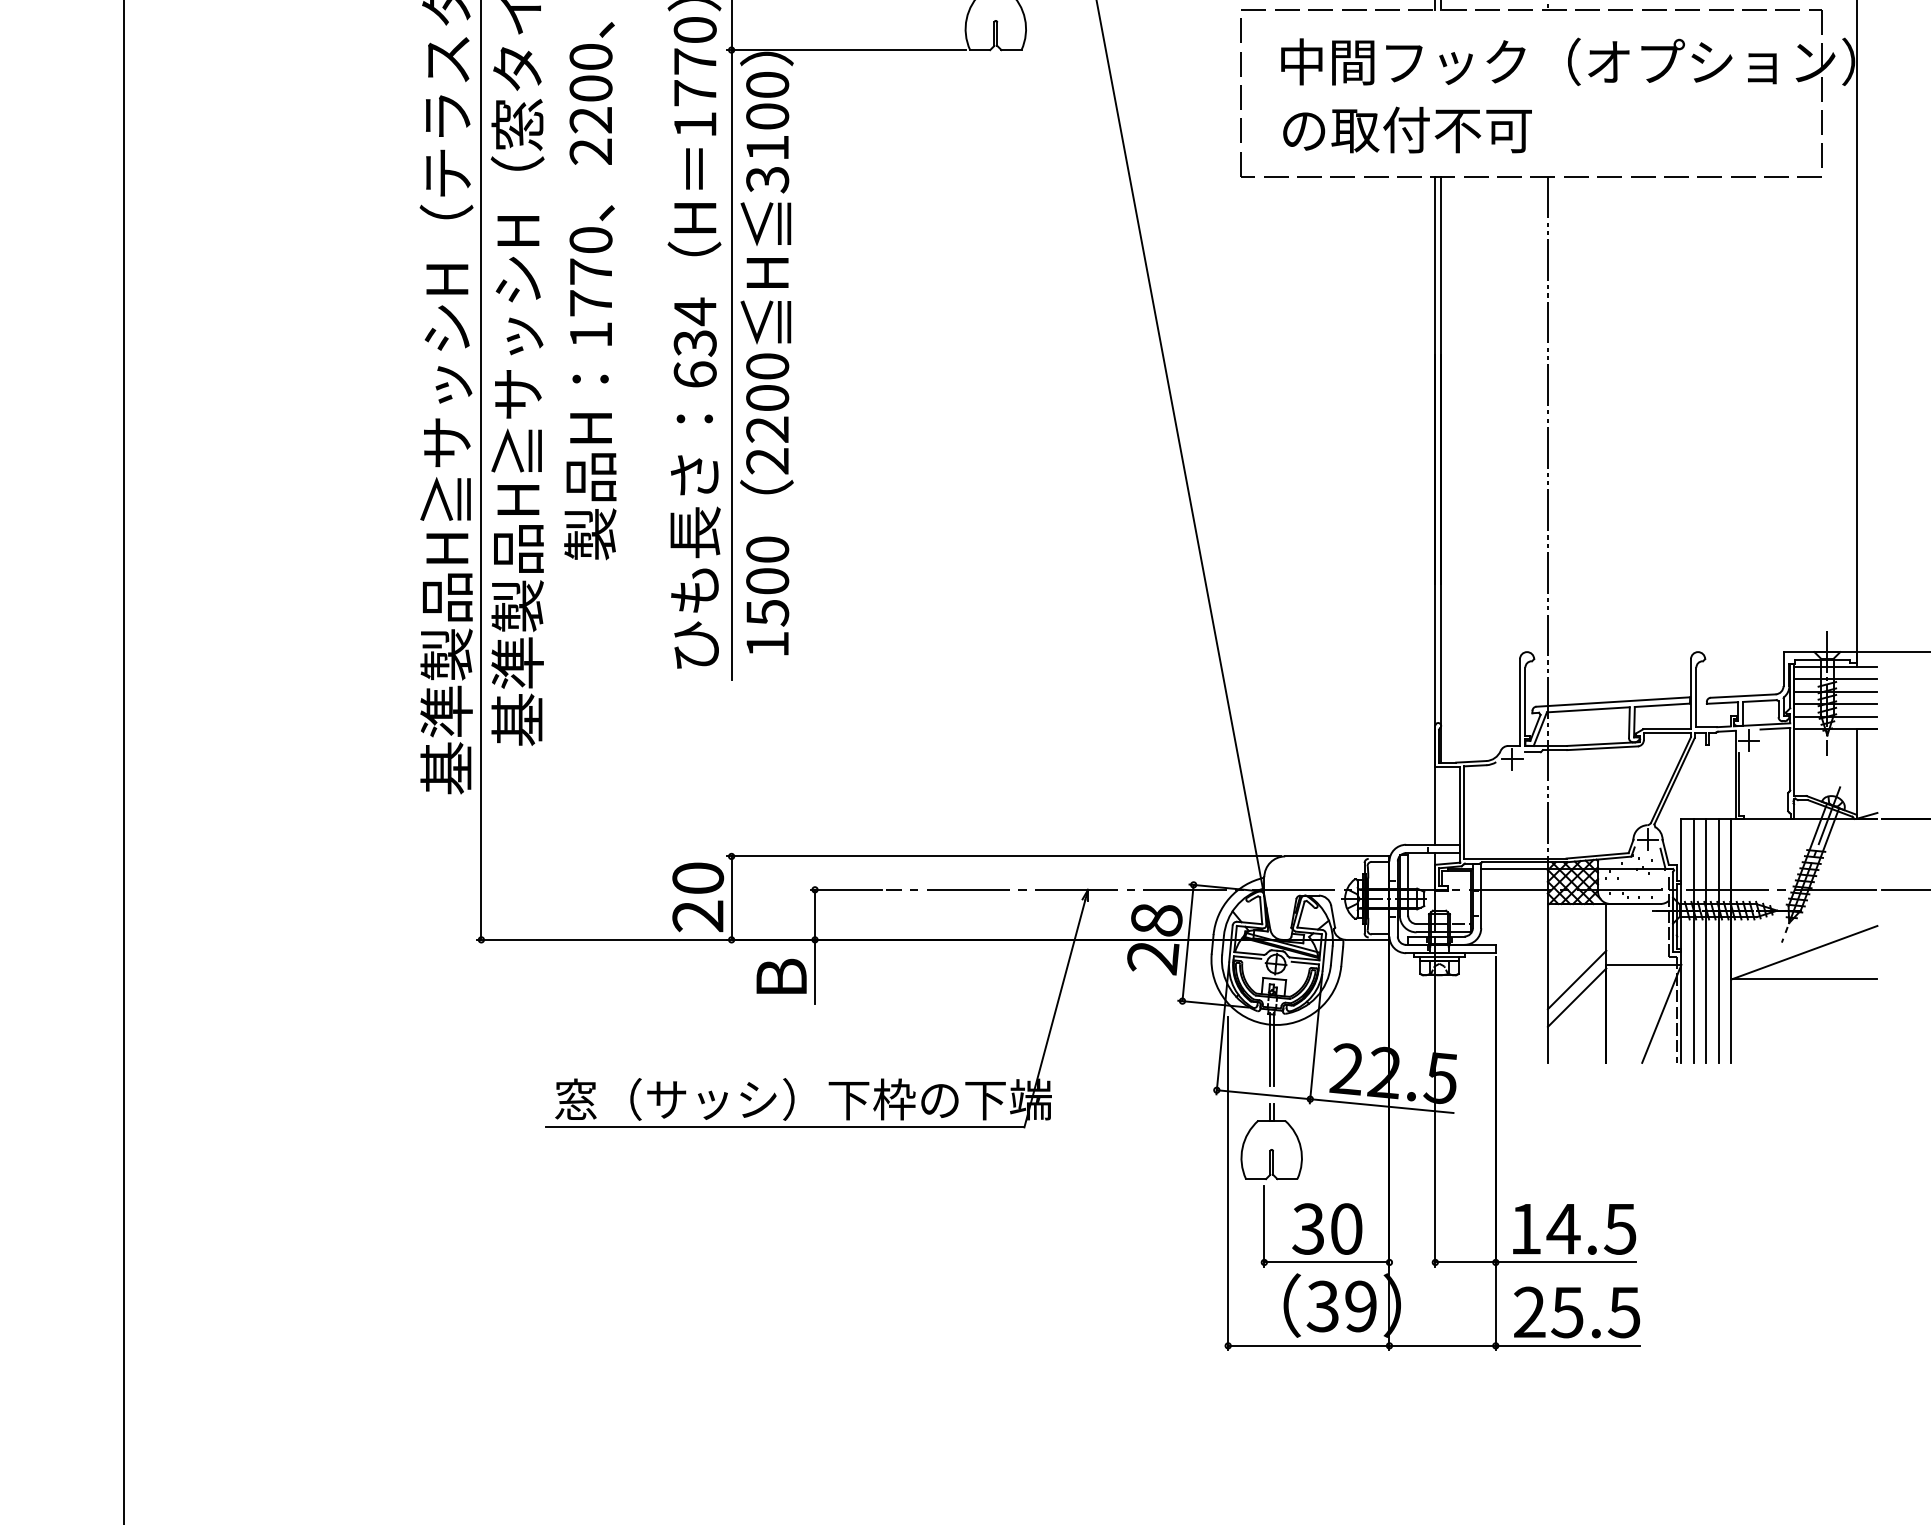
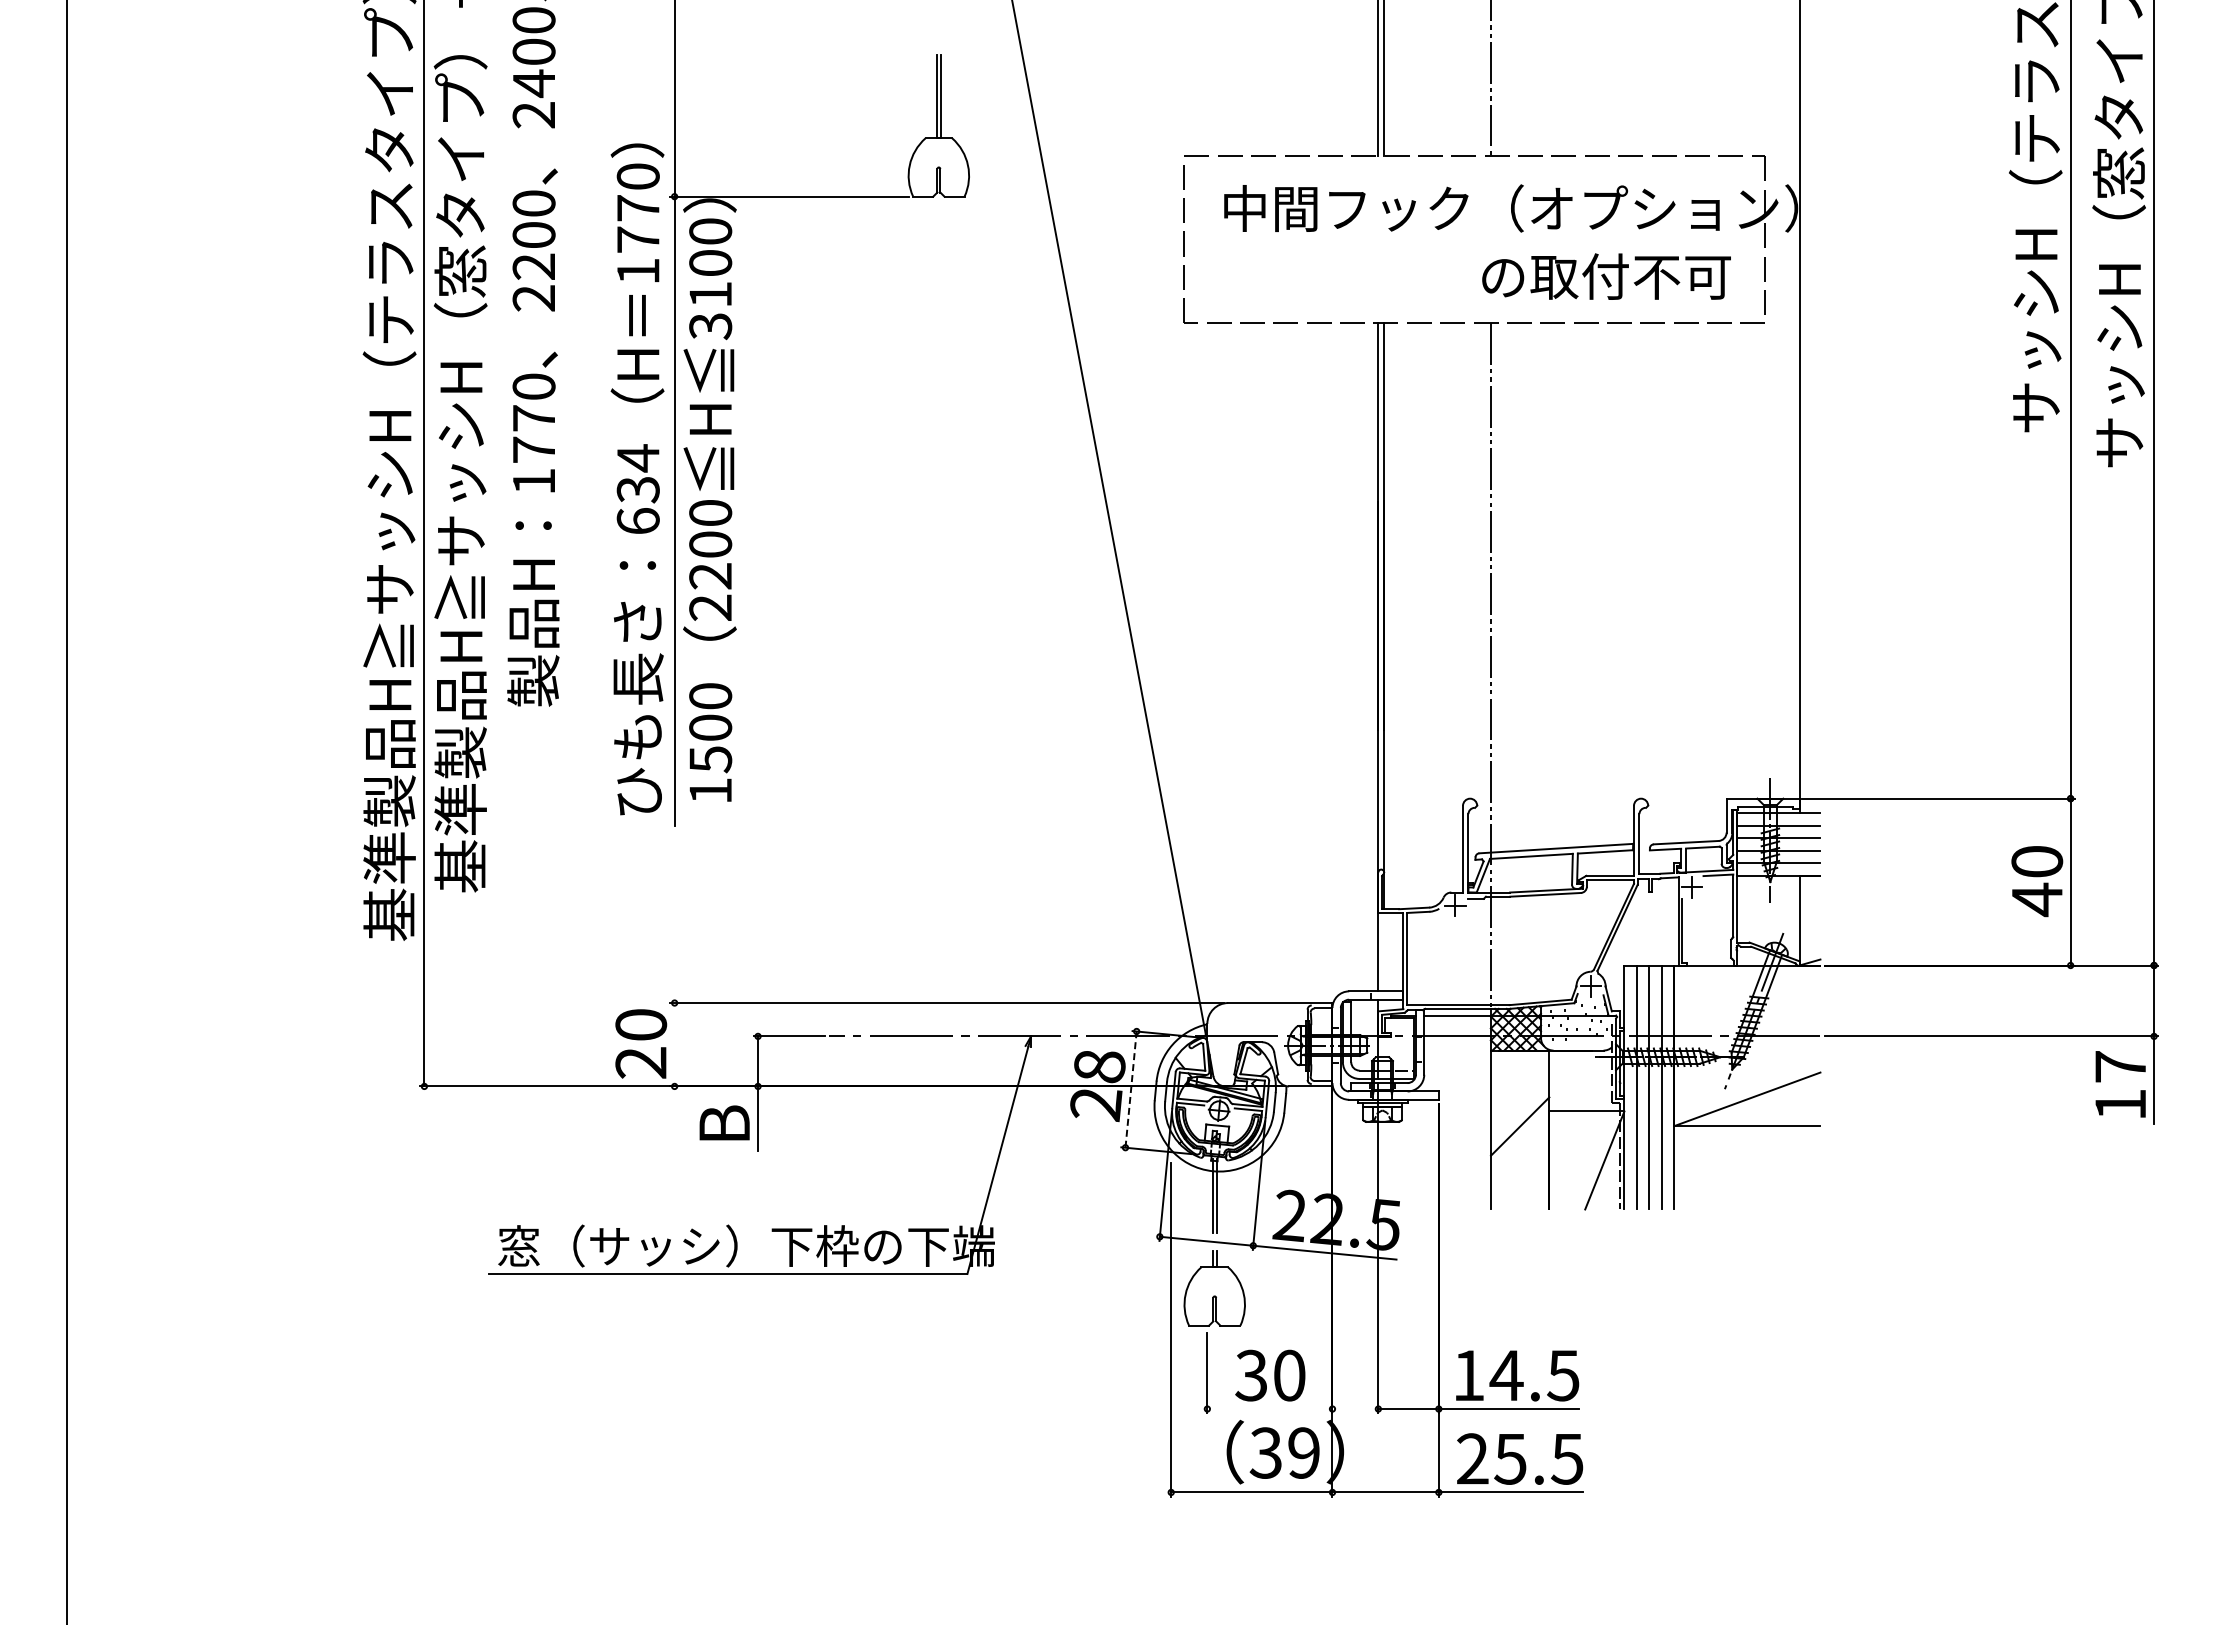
text: (1407, 129) -> (1606, 276), moved
line: (731, 897) -> (674, 1044), removed
line: (1188, 942) -> (1131, 1089), solid -> dashed
line: (1576, 997) -> (1519, 1144), removed
line: (1326, 1262) -> (1269, 1409), removed

